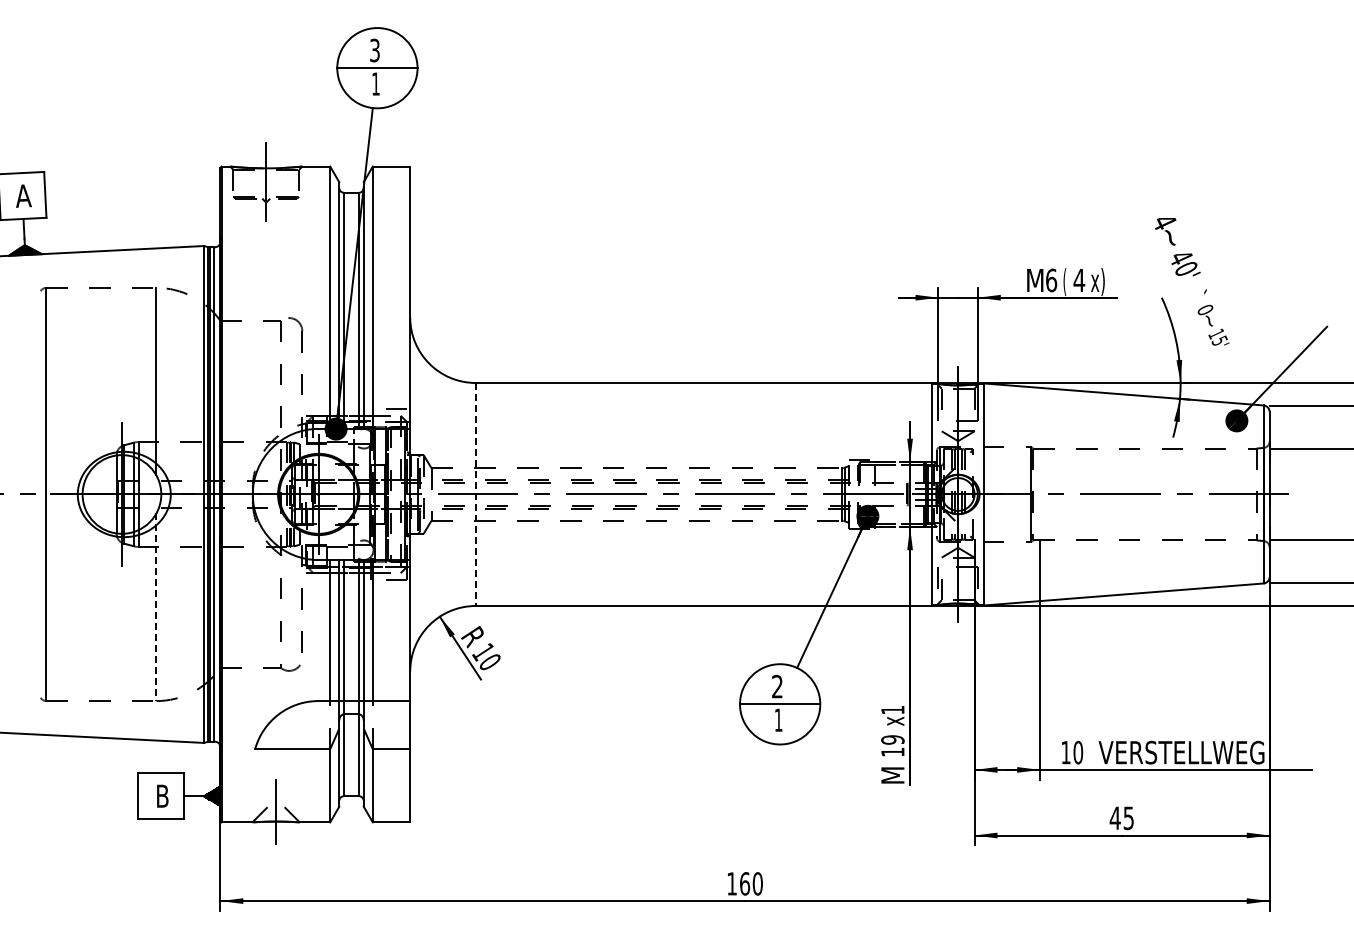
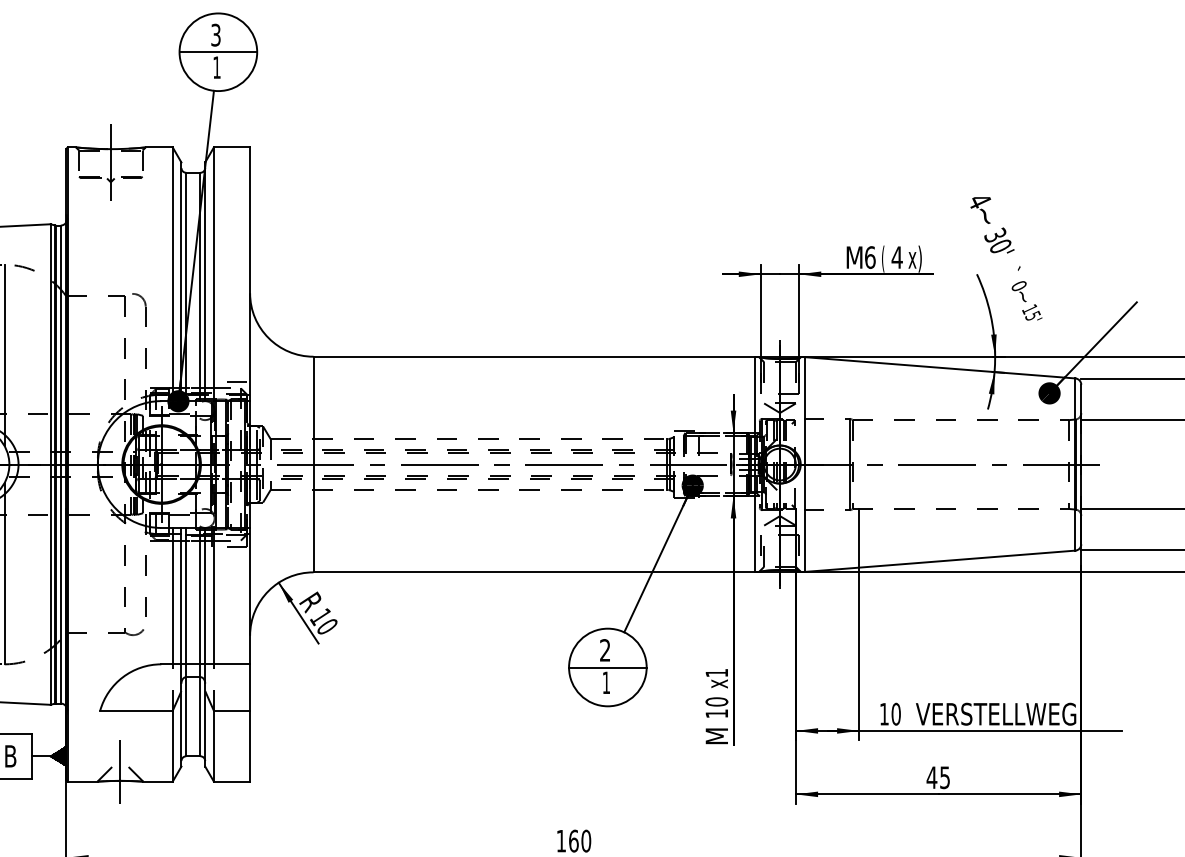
text: (1180, 257) -> (995, 235), 40' -> 30'
line: (475, 494) -> (313, 464), dashed -> solid
line: (156, 607) -> (4, 573), dashed -> solid
text: (892, 739) -> (716, 701), 19 -> 10

